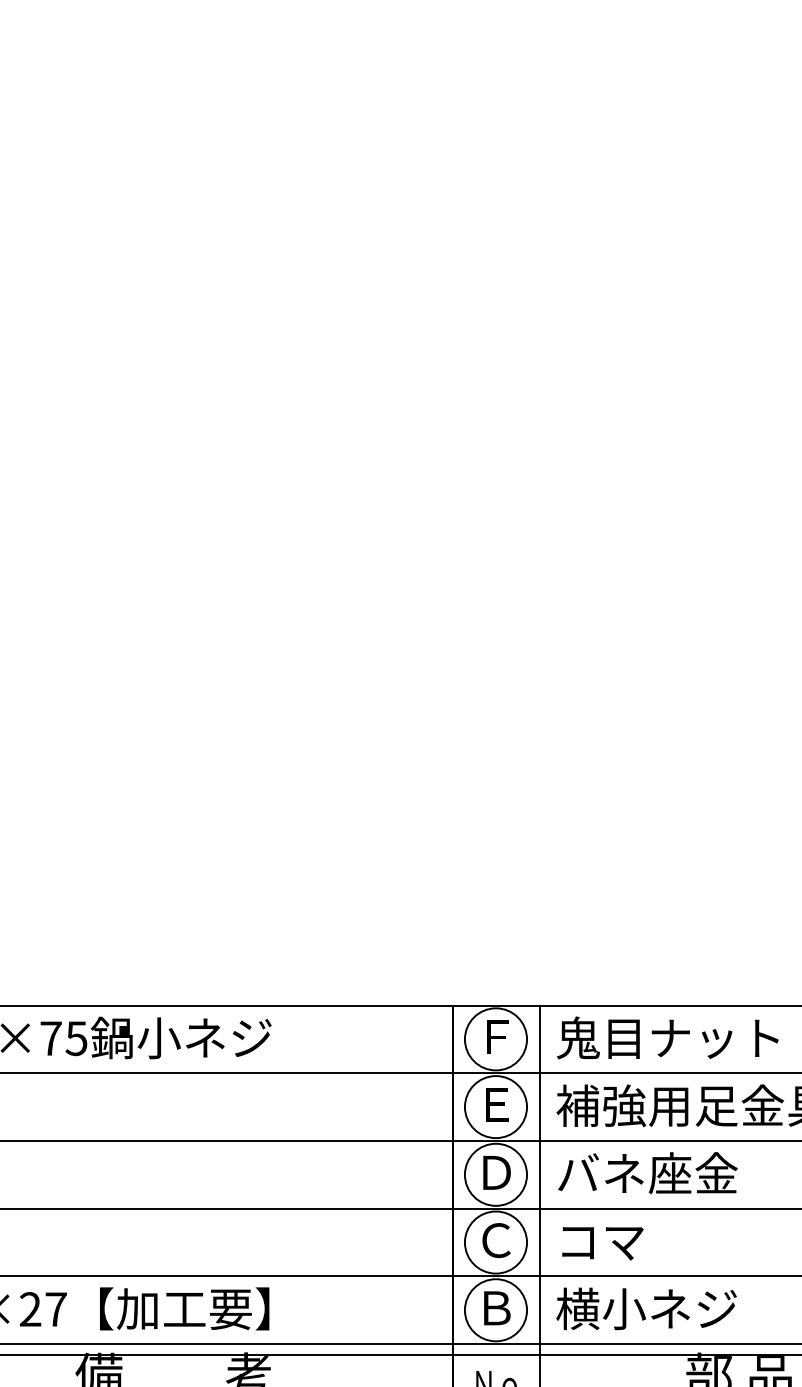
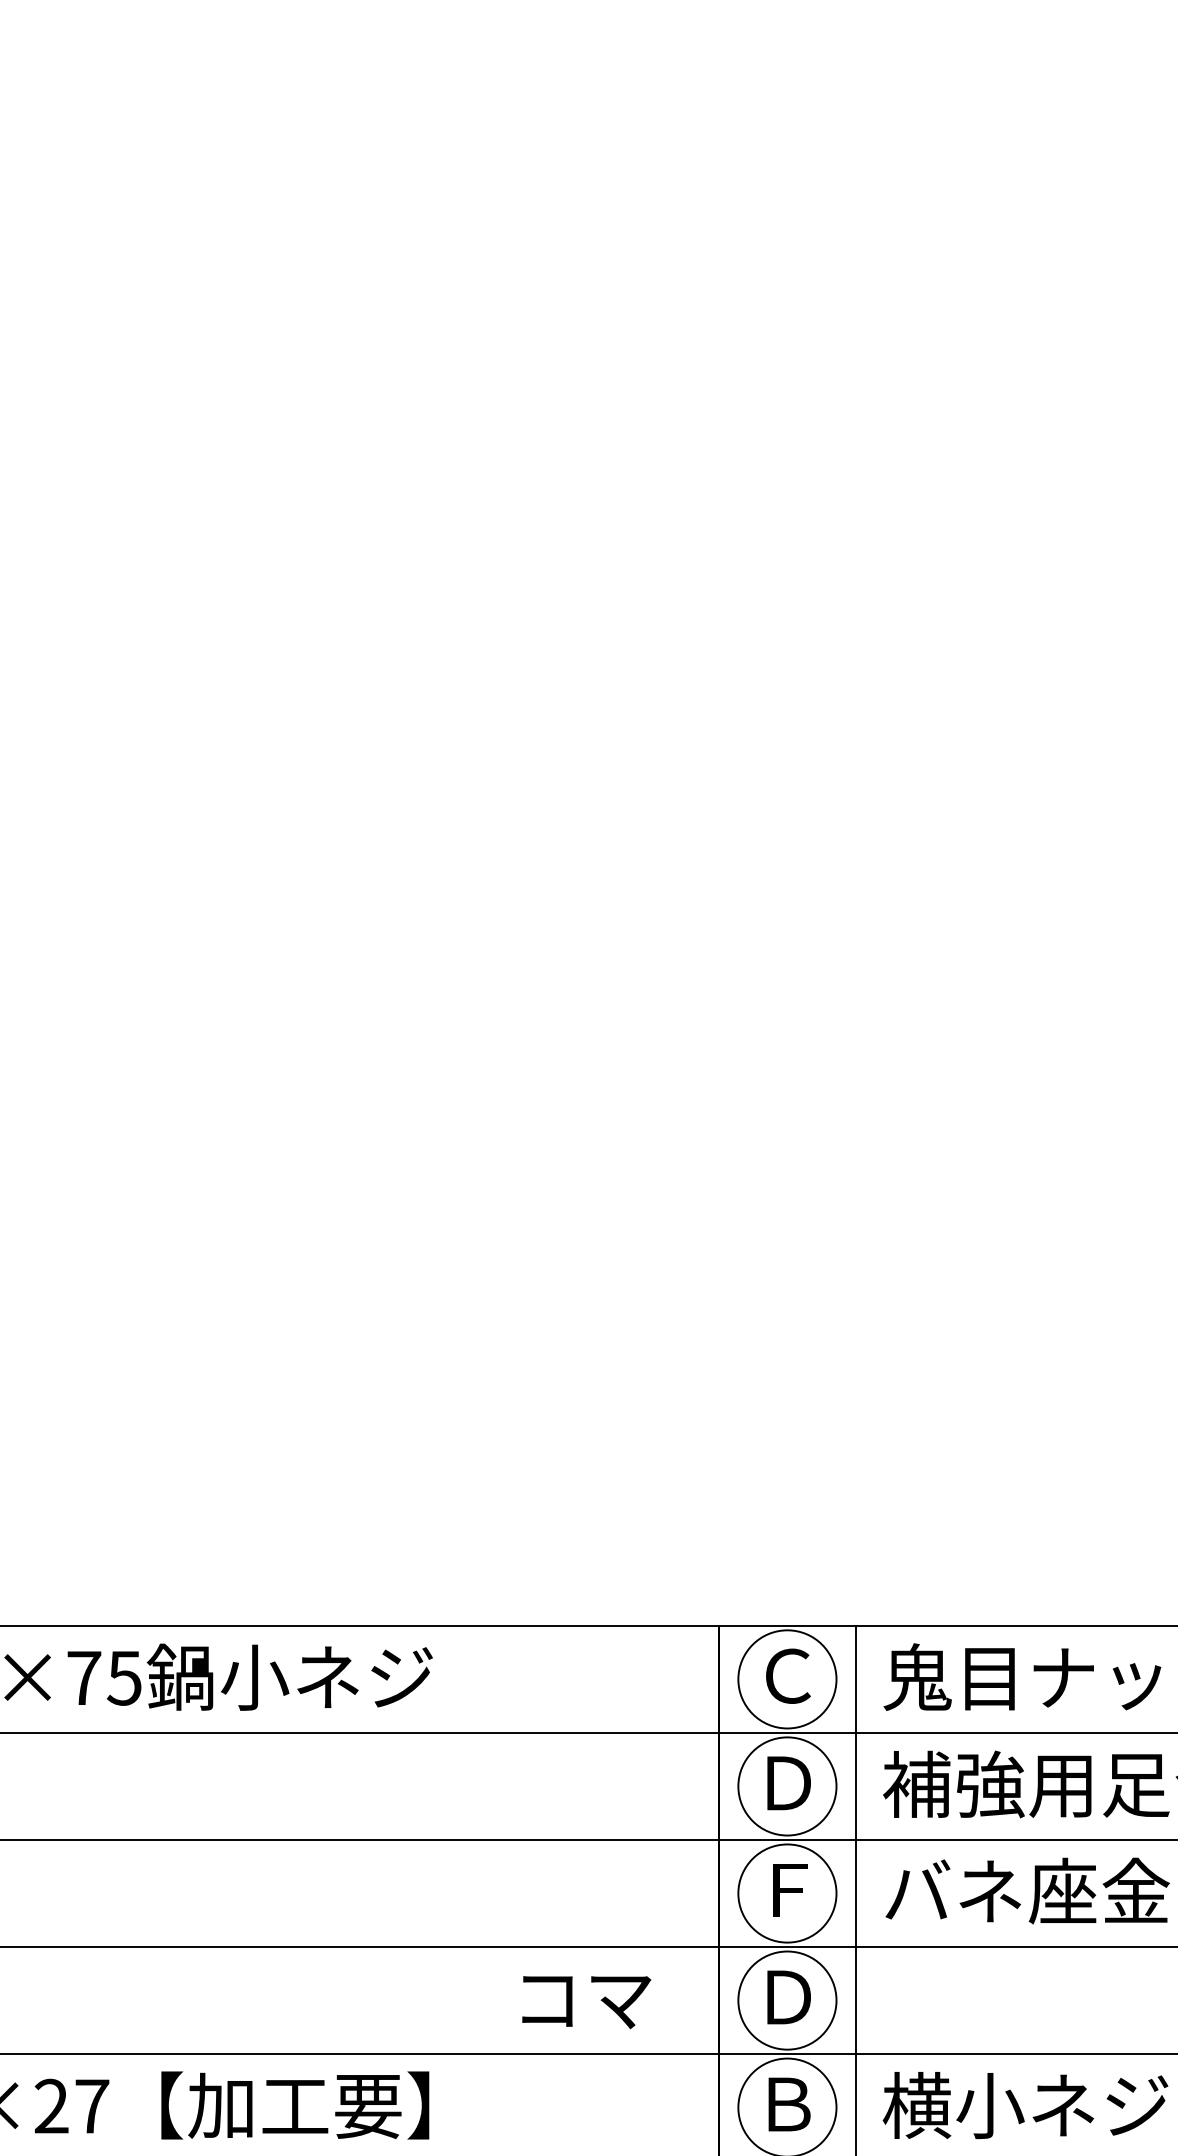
text: (496, 1036) -> (788, 1674), Ｆ -> Ｃ
text: (496, 1105) -> (788, 1783), Ｅ -> Ｄ
text: (496, 1172) -> (788, 1889), Ｄ -> Ｆ
text: (496, 1240) -> (788, 1997), Ｃ -> Ｄ
text: (602, 1243) -> (585, 2002), moved

